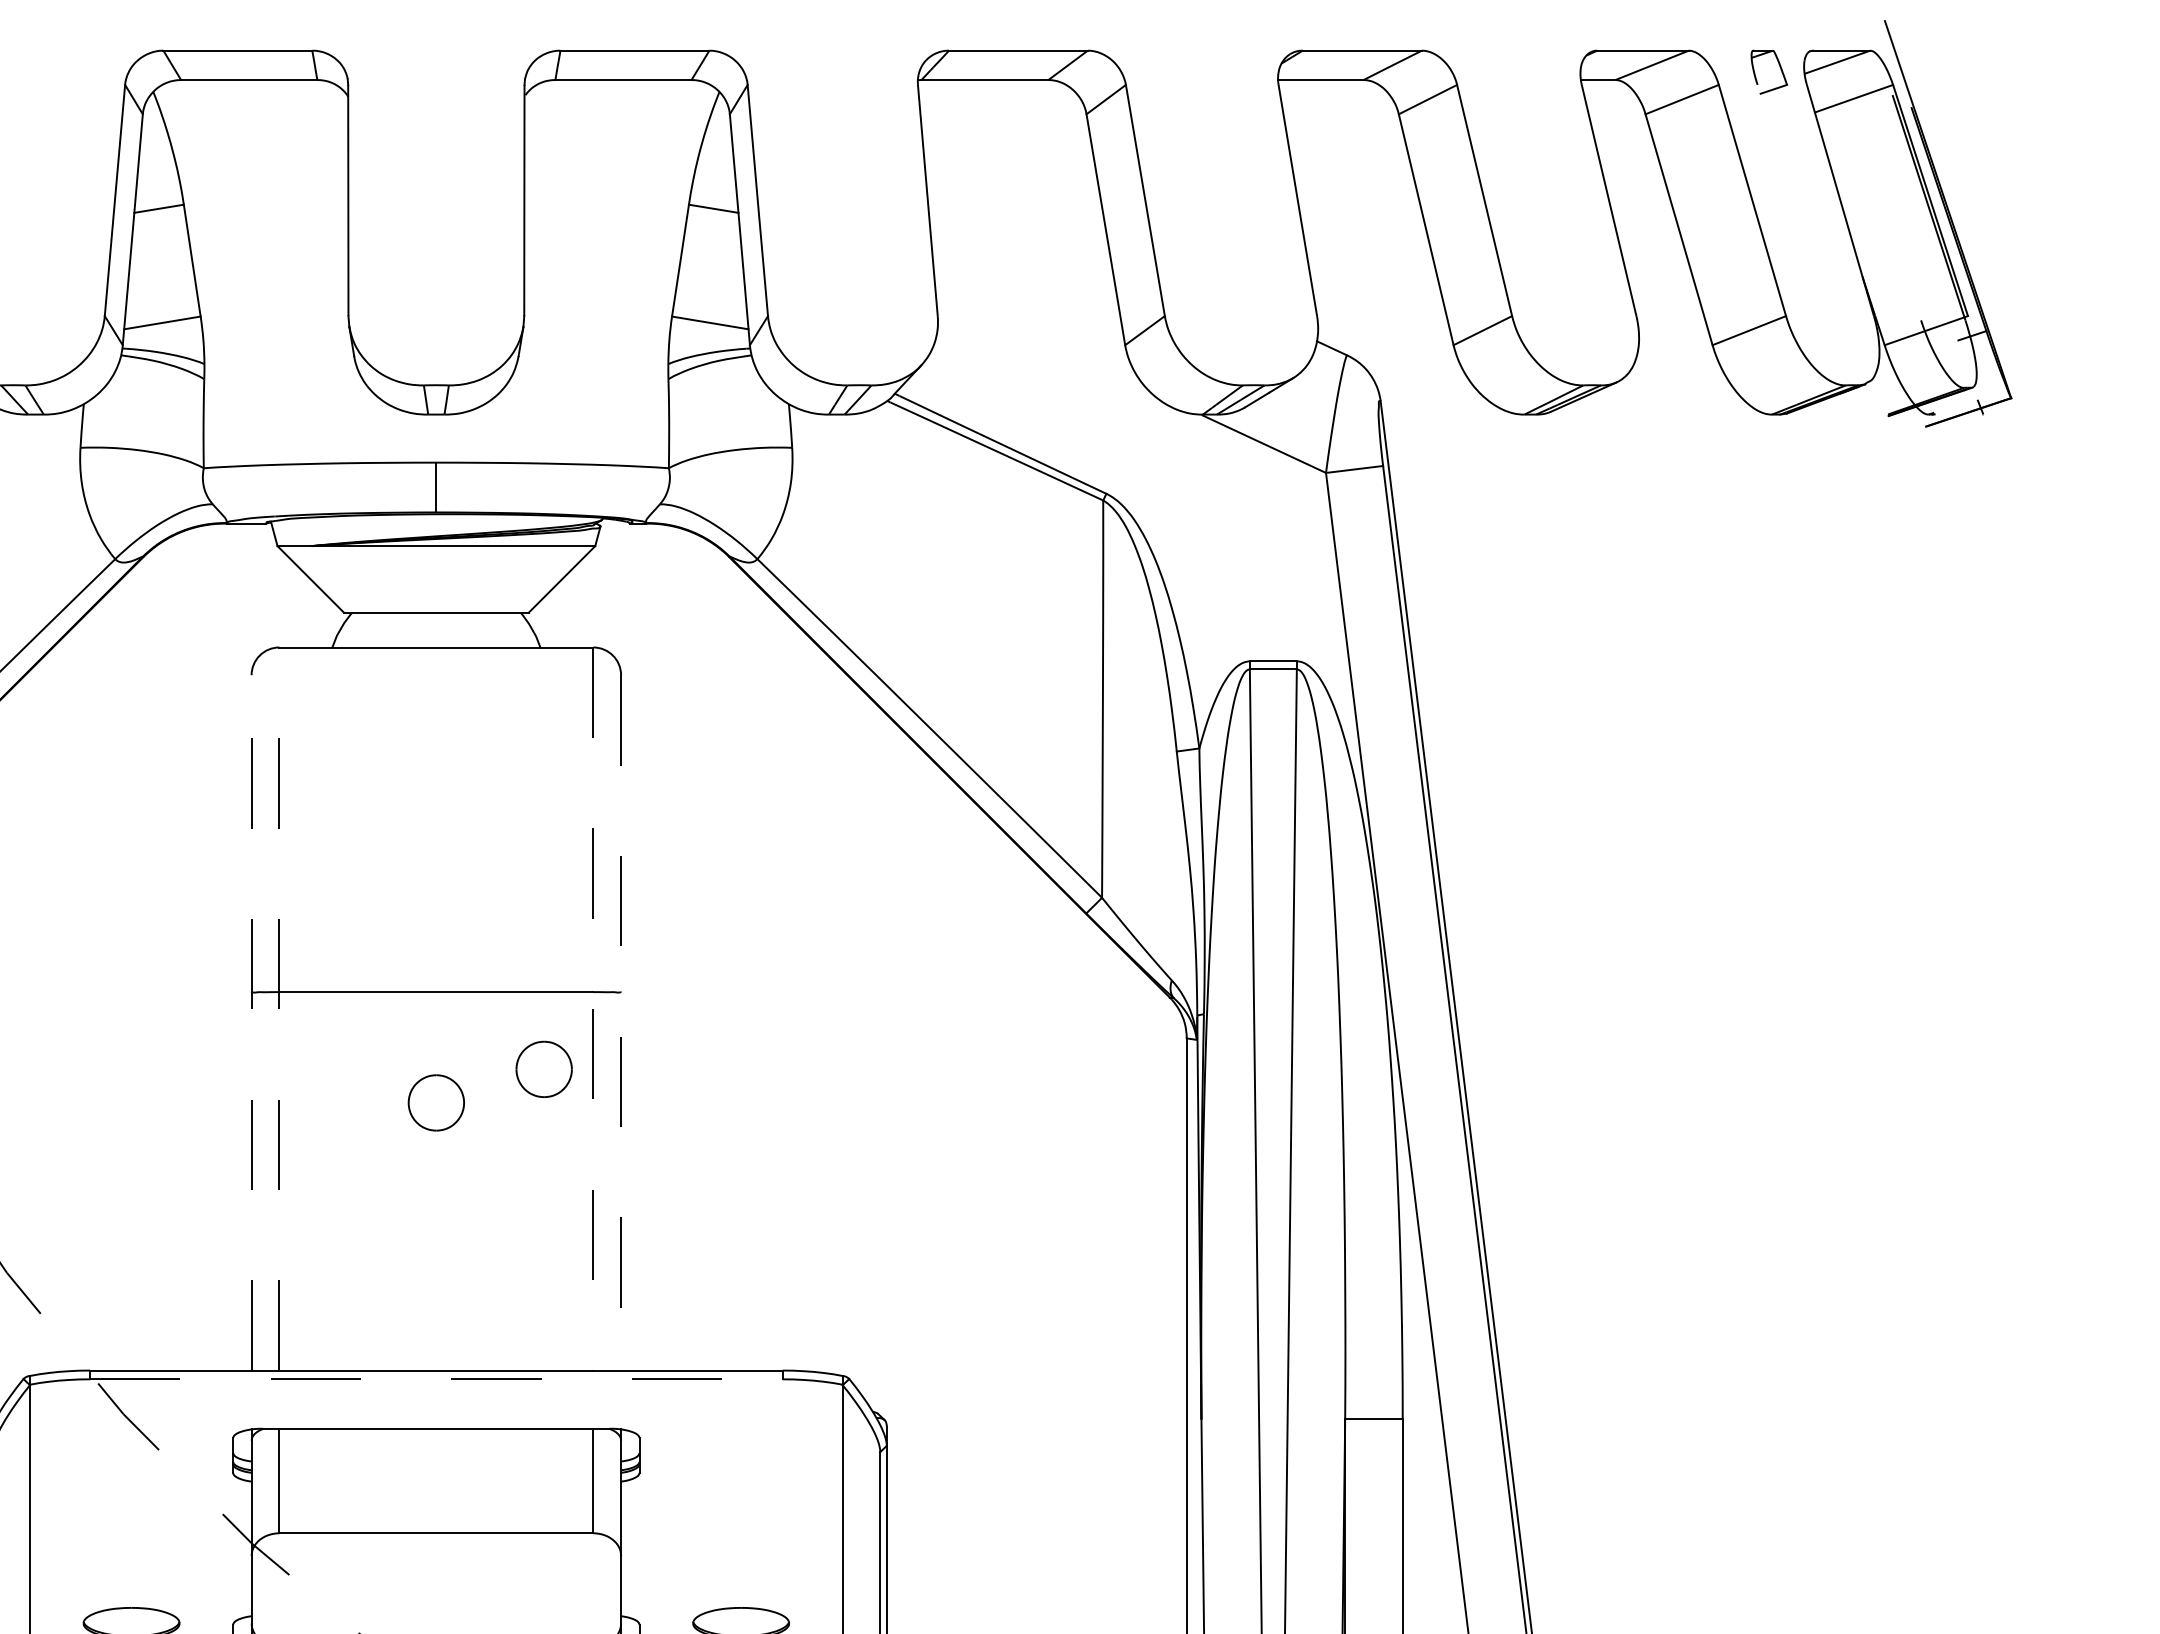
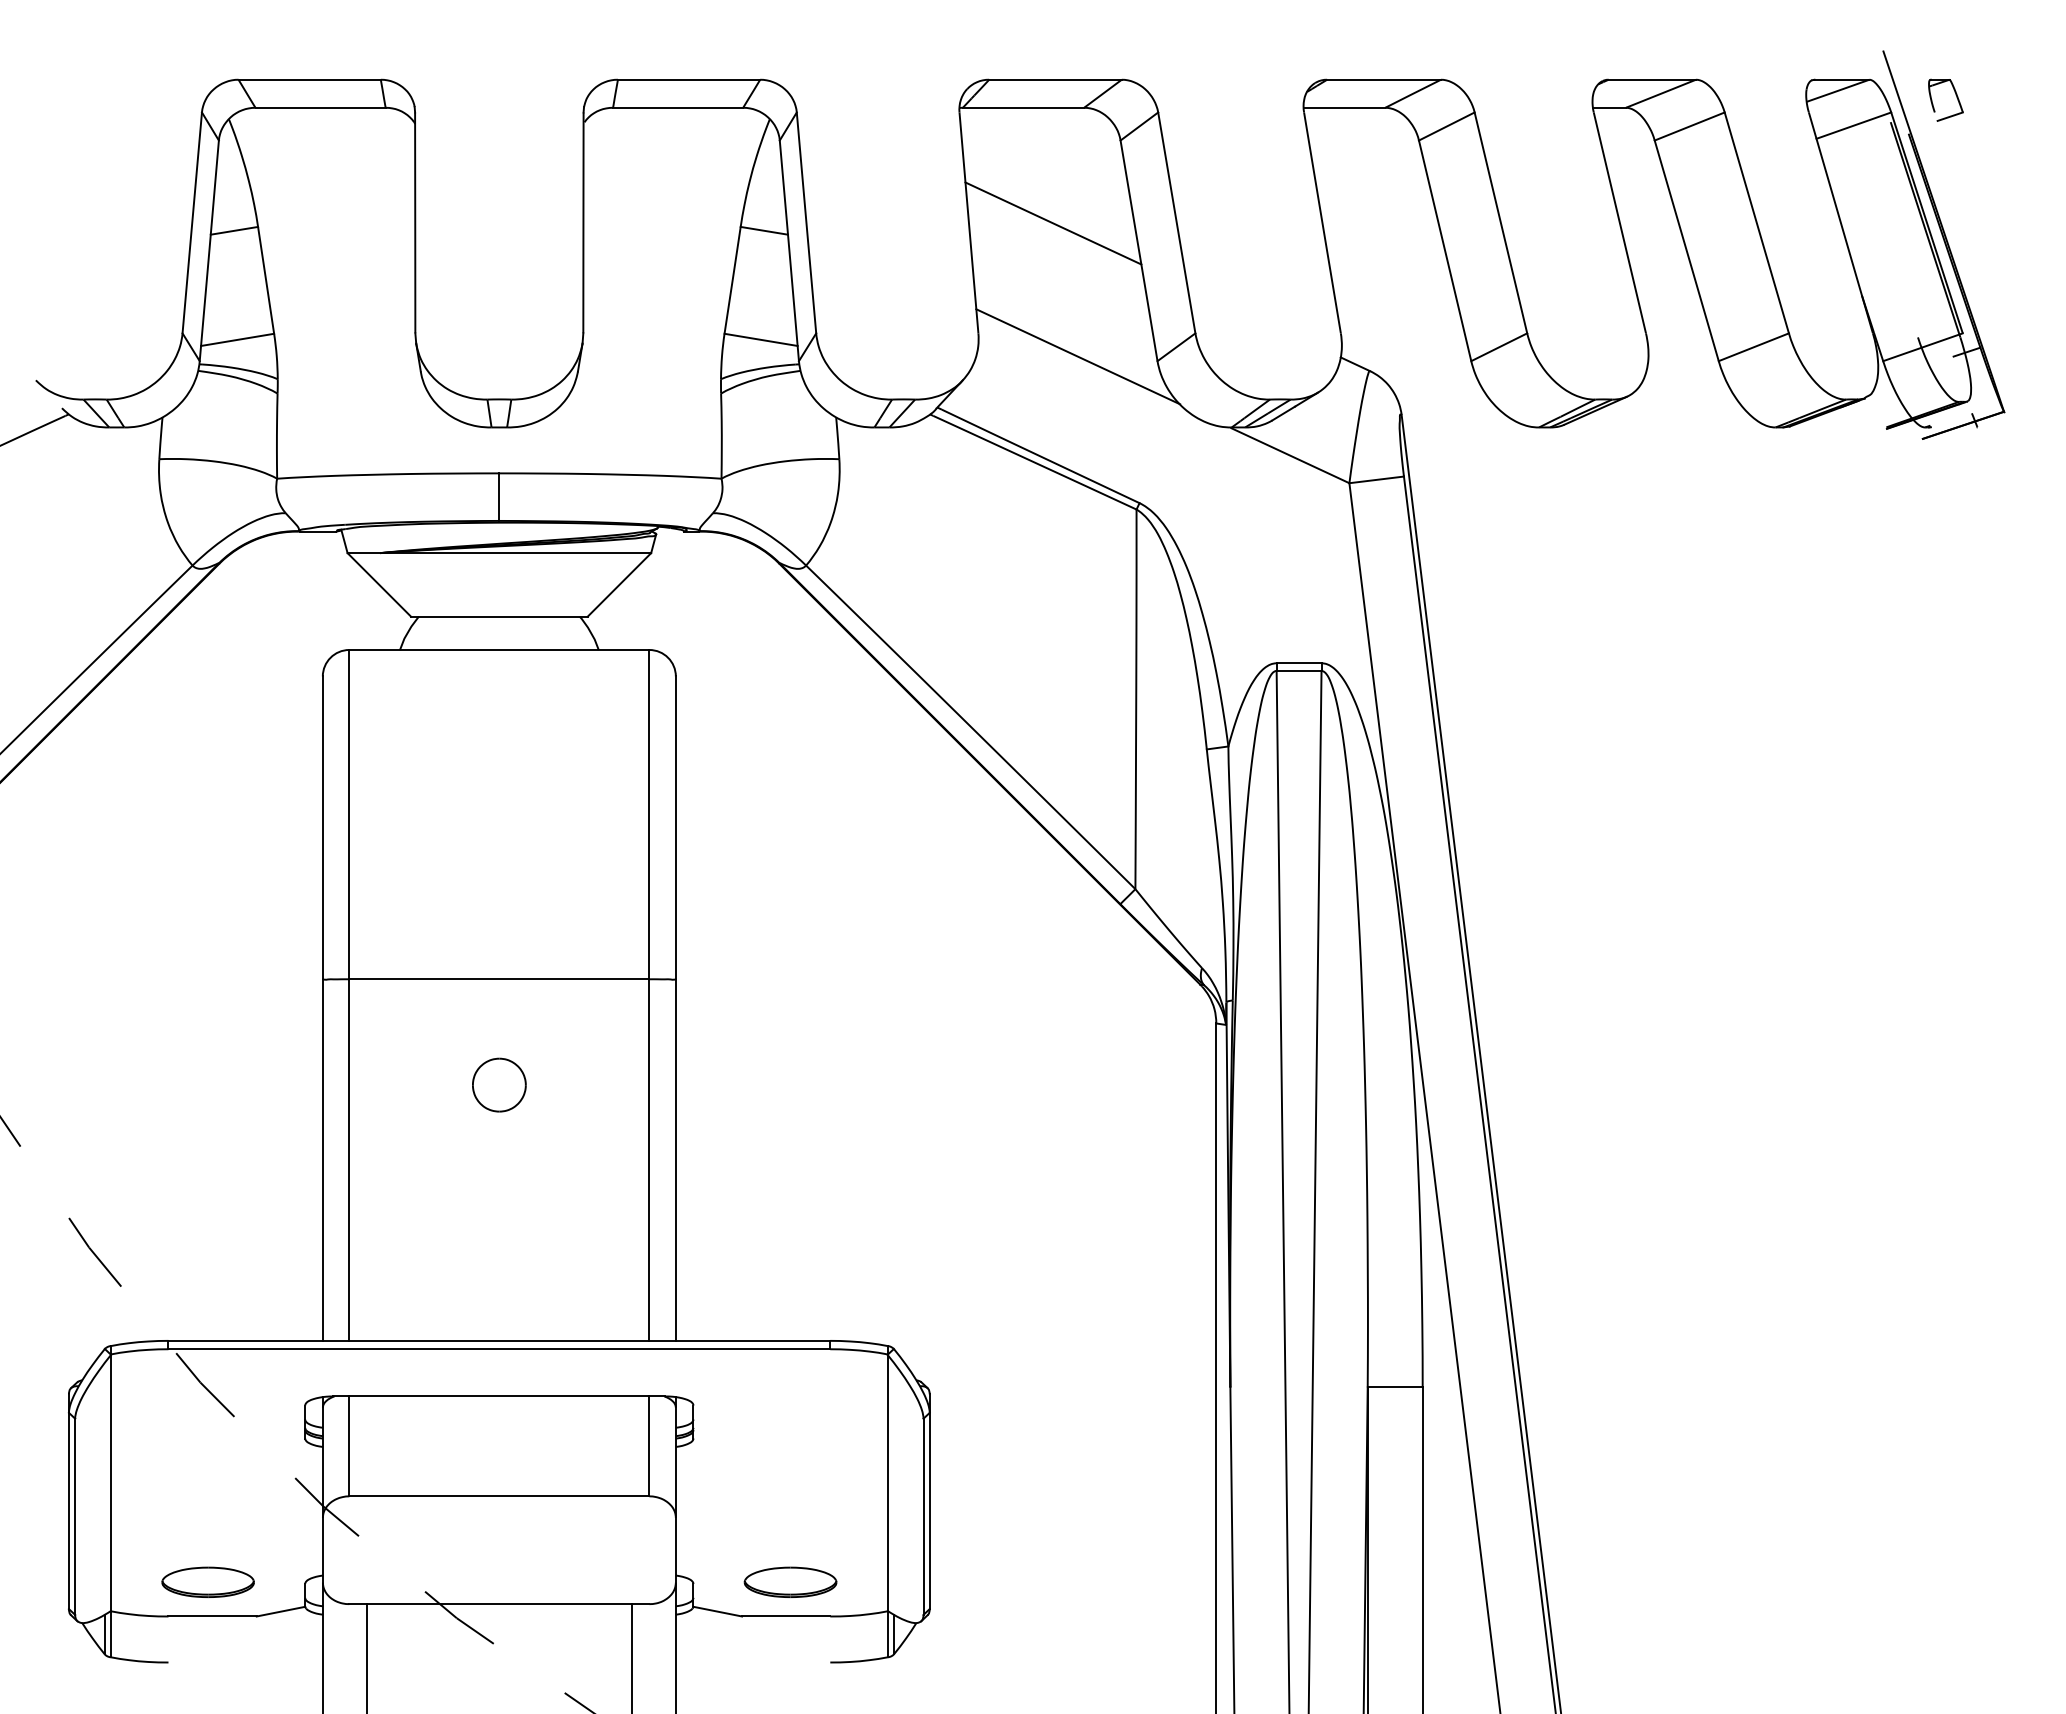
part: (1779, 67) -> (1955, 95), moved
line: (1016, 201) -> (1053, 223), added
line: (1042, 340) -> (1078, 356), added
line: (279, 1008) -> (349, 994), dashed -> solid
line: (593, 1009) -> (649, 995), dashed -> solid
line: (251, 1022) -> (322, 1008), dashed -> solid
line: (620, 1023) -> (675, 1009), dashed -> solid
part: (544, 1068) -> (602, 1052), removed
line: (436, 1379) -> (499, 1349), dashed -> solid

